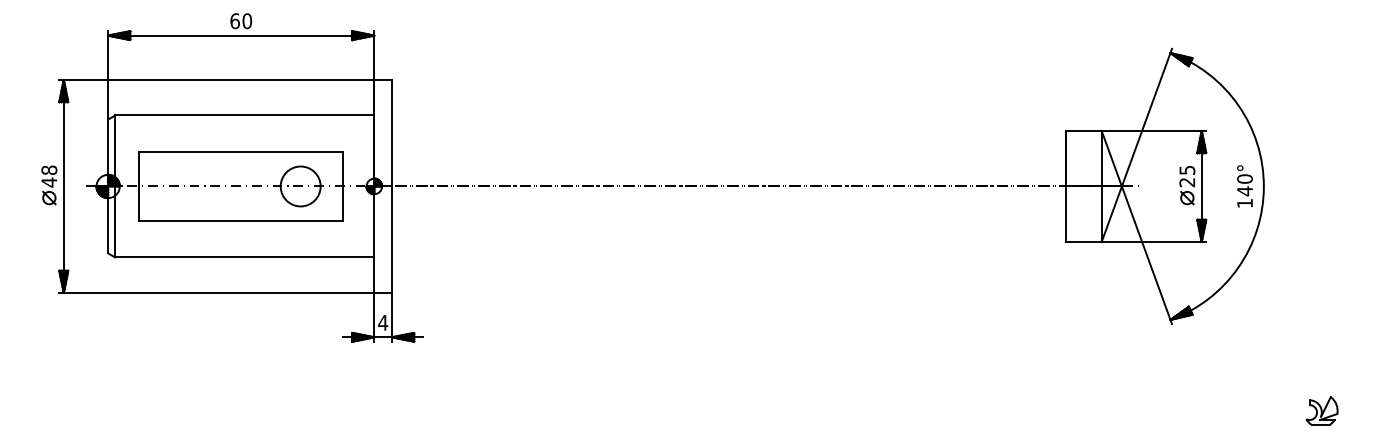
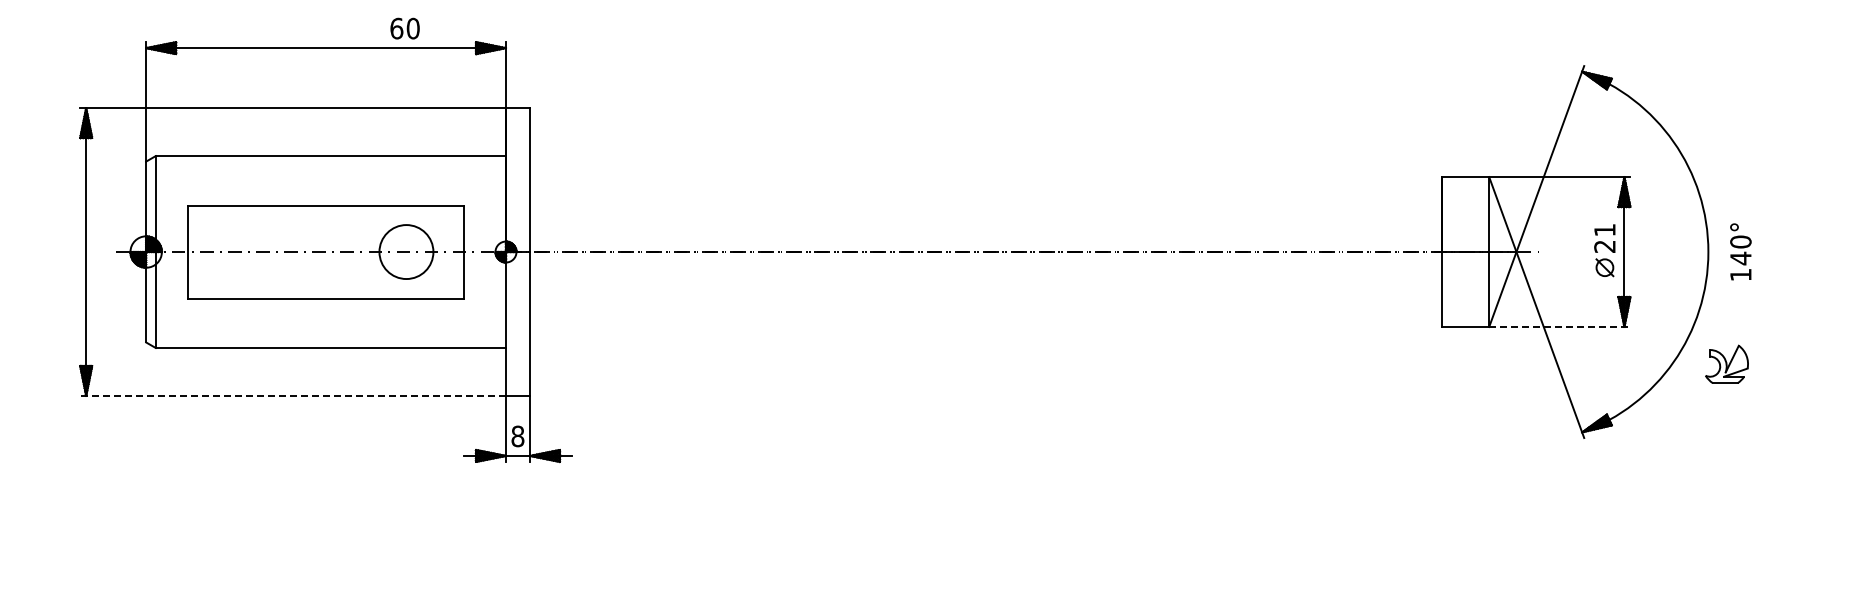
text: (240, 21) -> (404, 28), moved
text: (1187, 170) -> (1604, 230), 25 -> 21
part: (49, 185) -> (66, 250), removed
text: (1244, 186) -> (1740, 251), moved
line: (1153, 242) -> (1559, 327), solid -> dashed
line: (217, 292) -> (293, 395), solid -> dashed
text: (382, 322) -> (517, 436), 4 -> 8
part: (1321, 410) -> (1726, 363), moved

